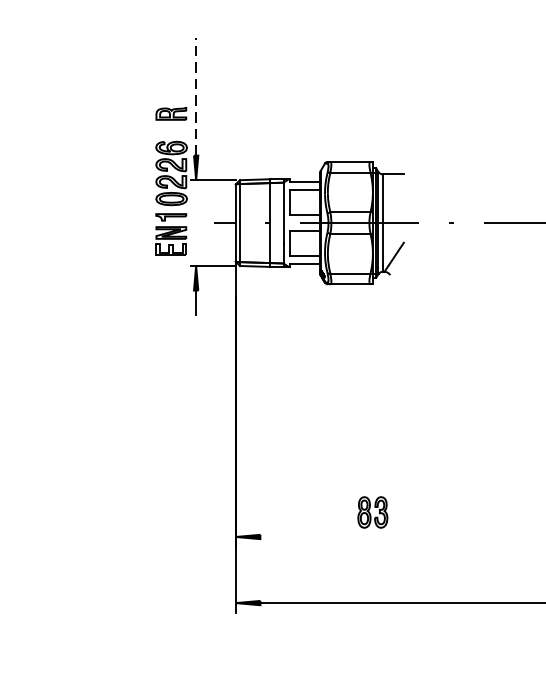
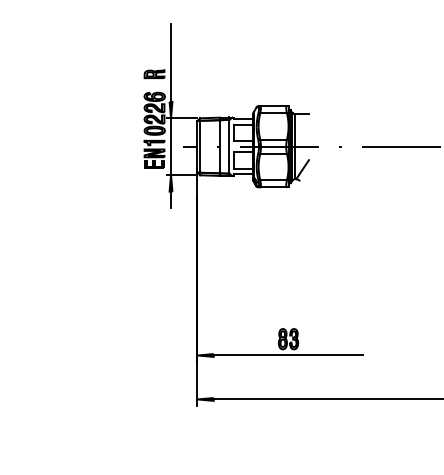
line: (196, 96) -> (171, 62), dashed -> solid
line: (196, 222) -> (171, 146), added
line: (372, 536) -> (288, 355), added

